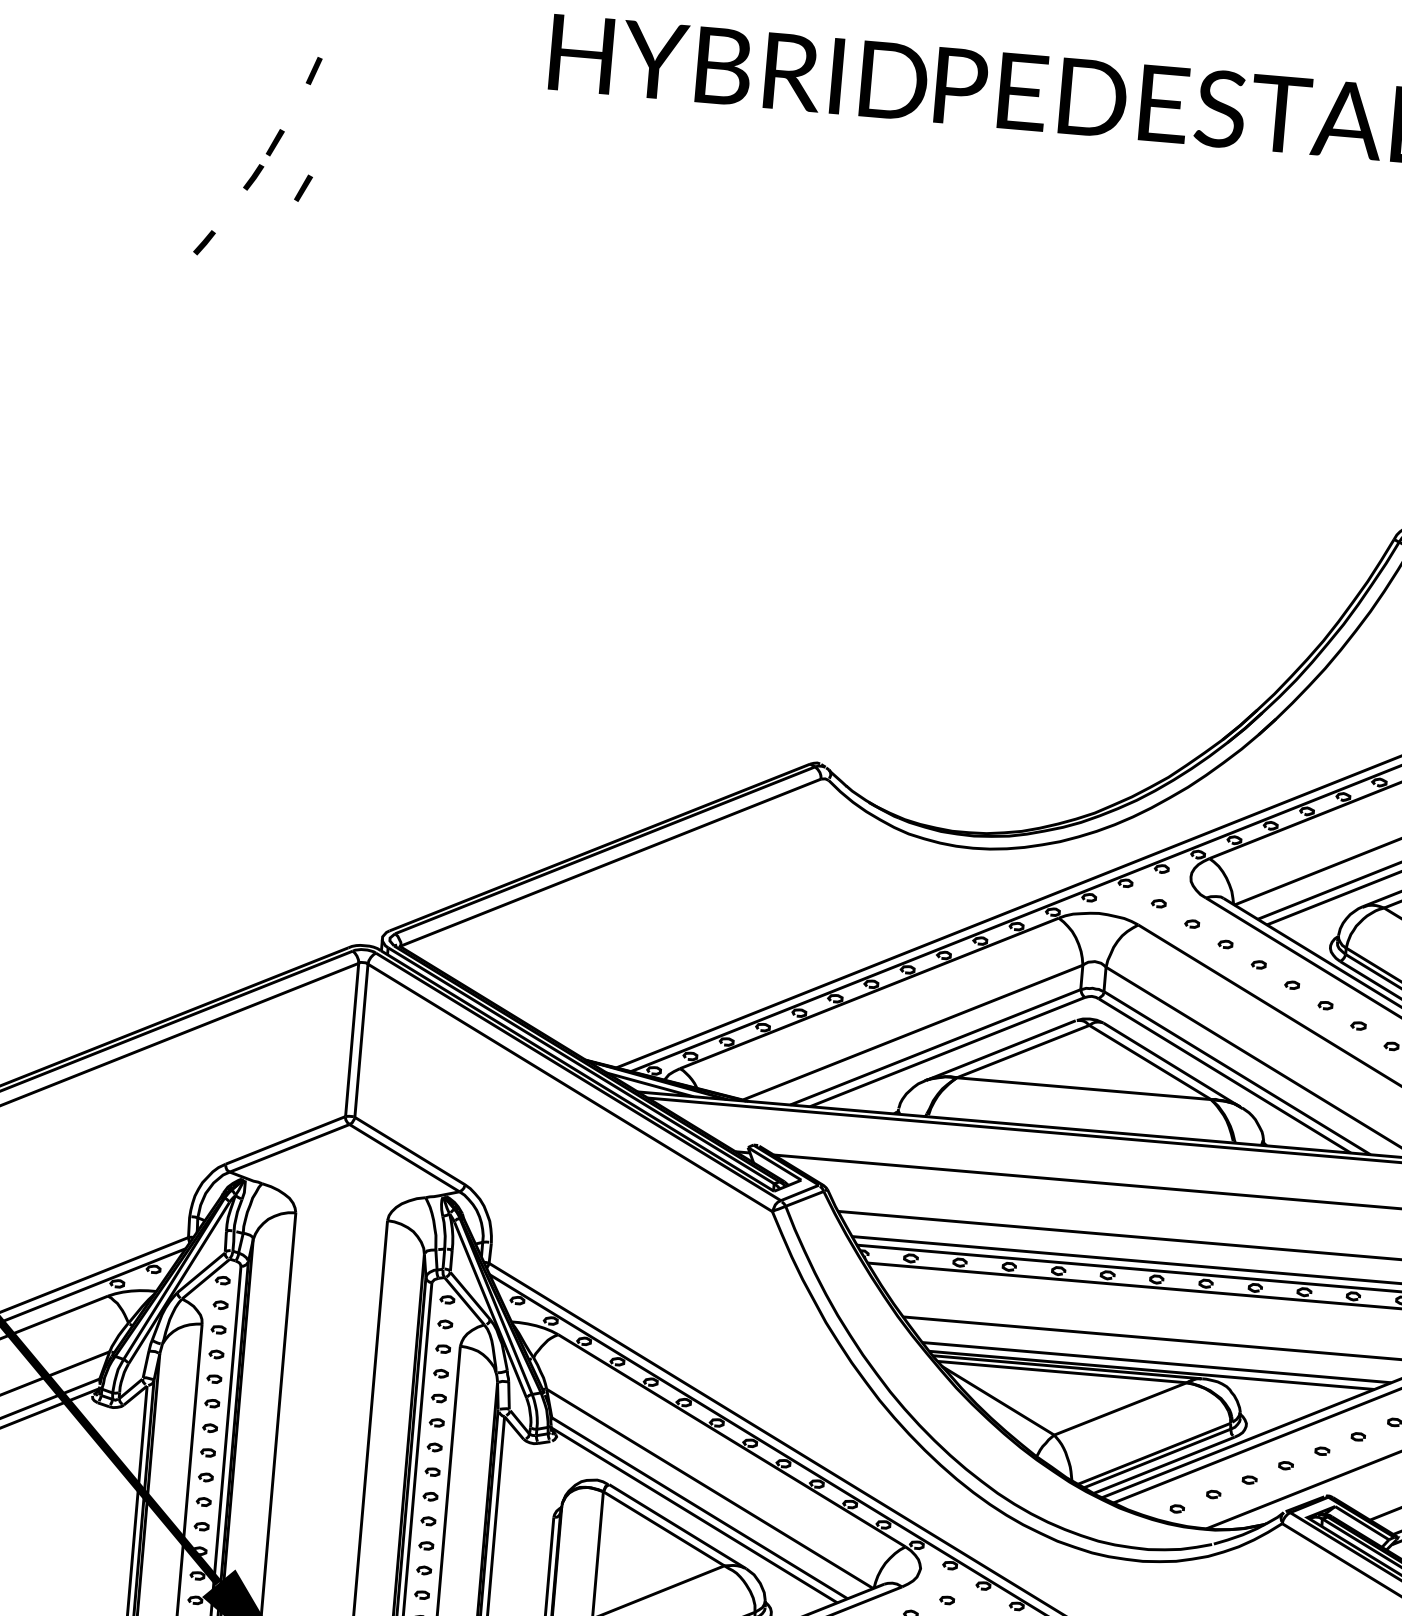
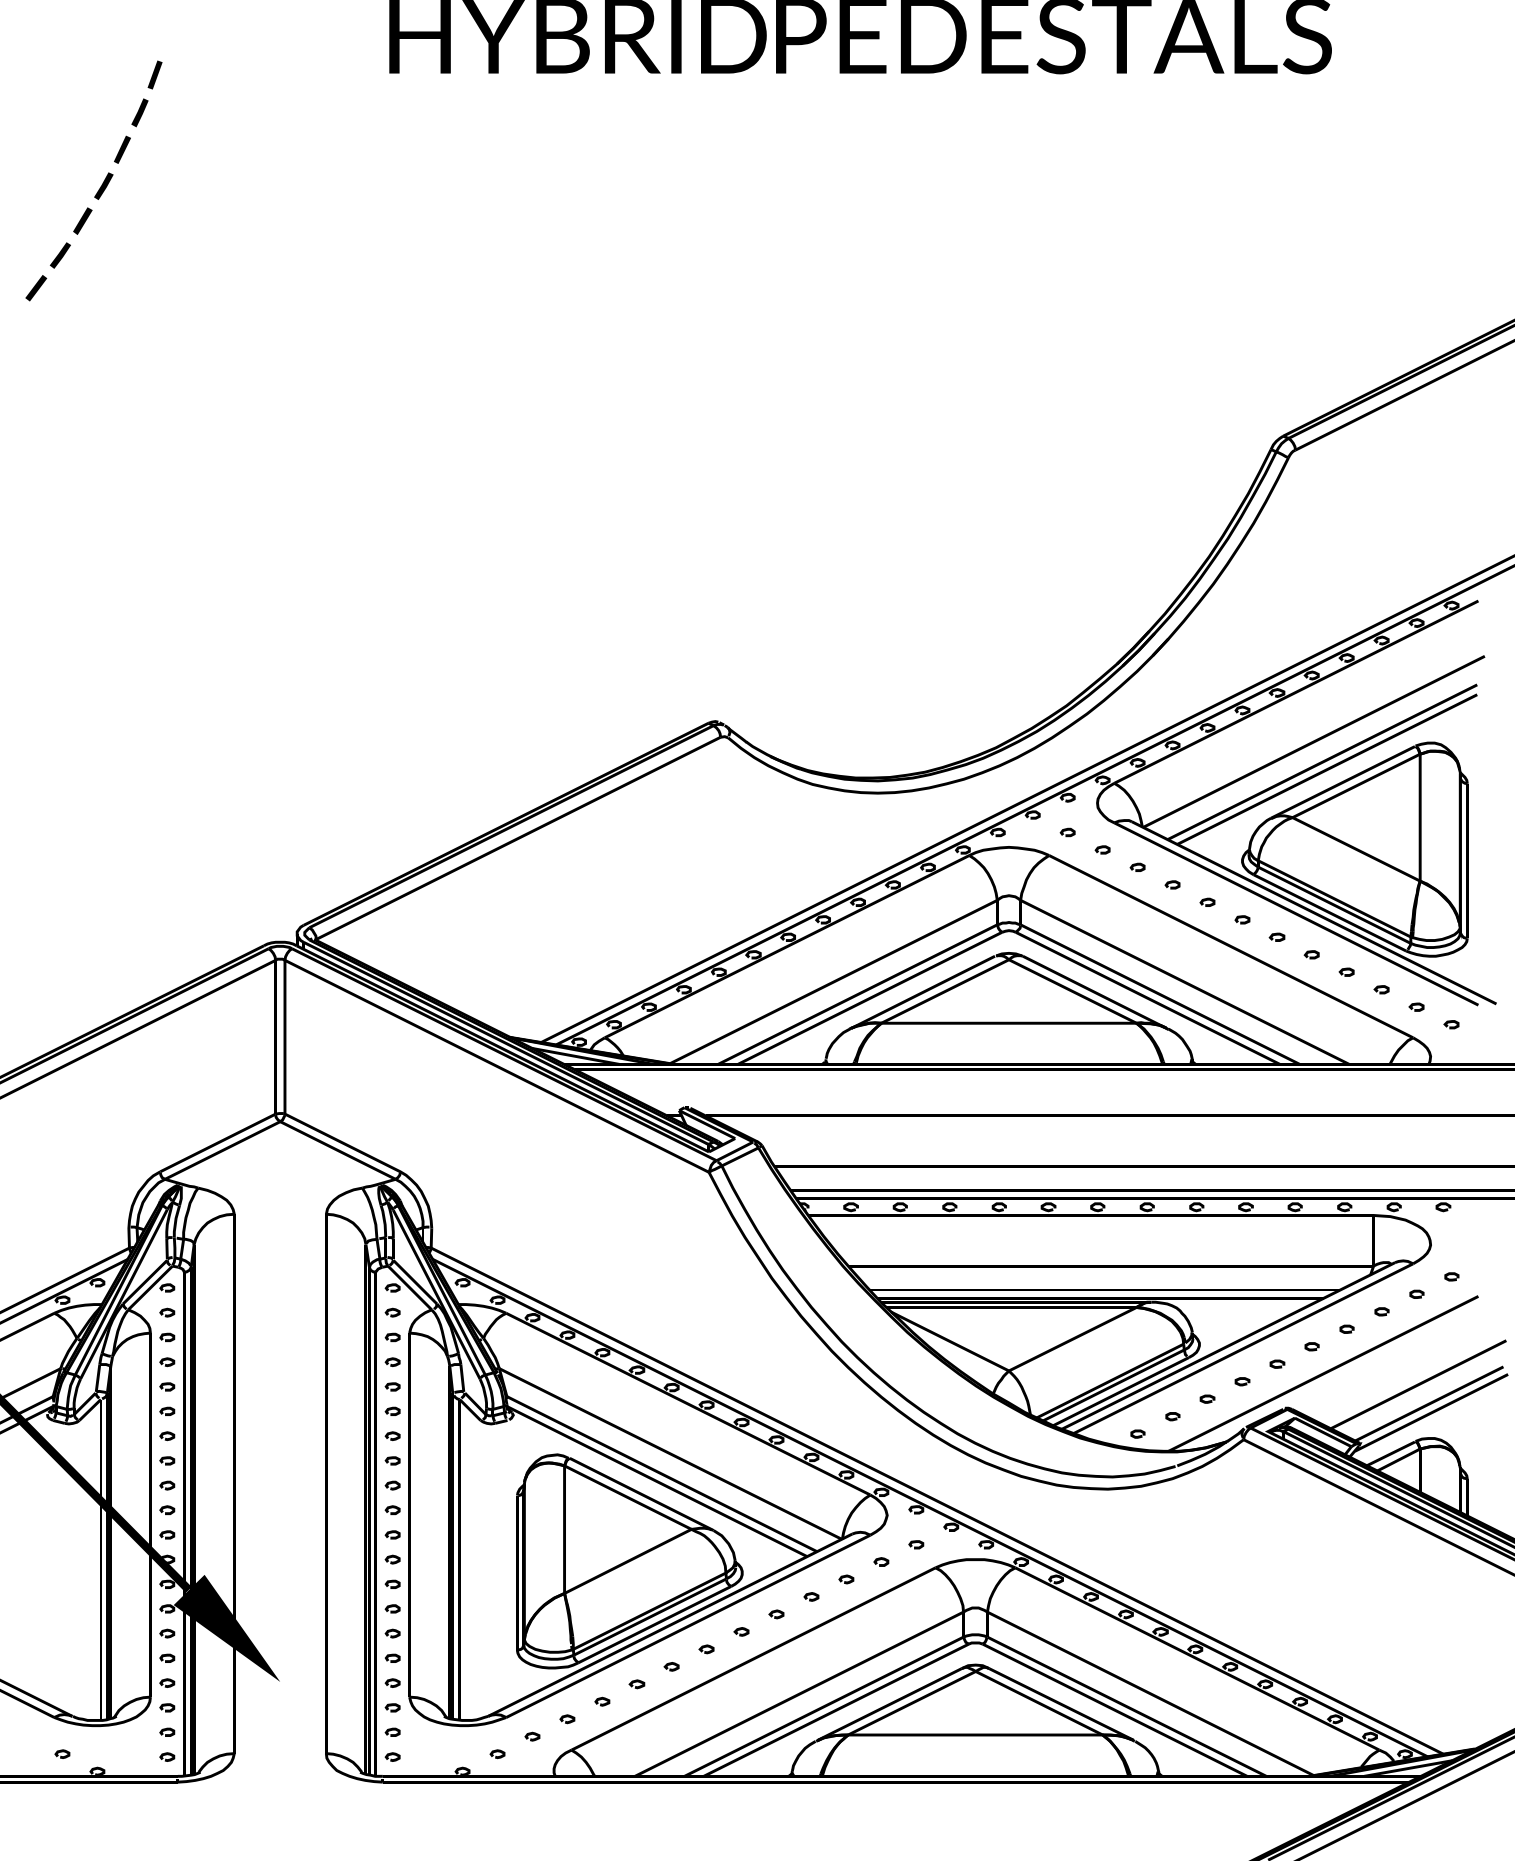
fill: (295, 106) -> (139, 112), added
part: (303, 187) -> (154, 192), removed
fill: (229, 210) -> (82, 221), added
fill: (177, 272) -> (36, 287), added

